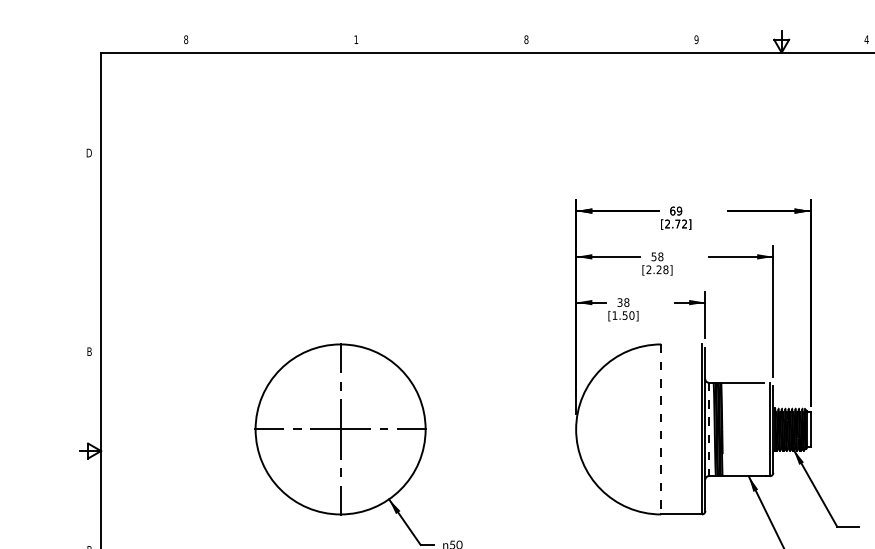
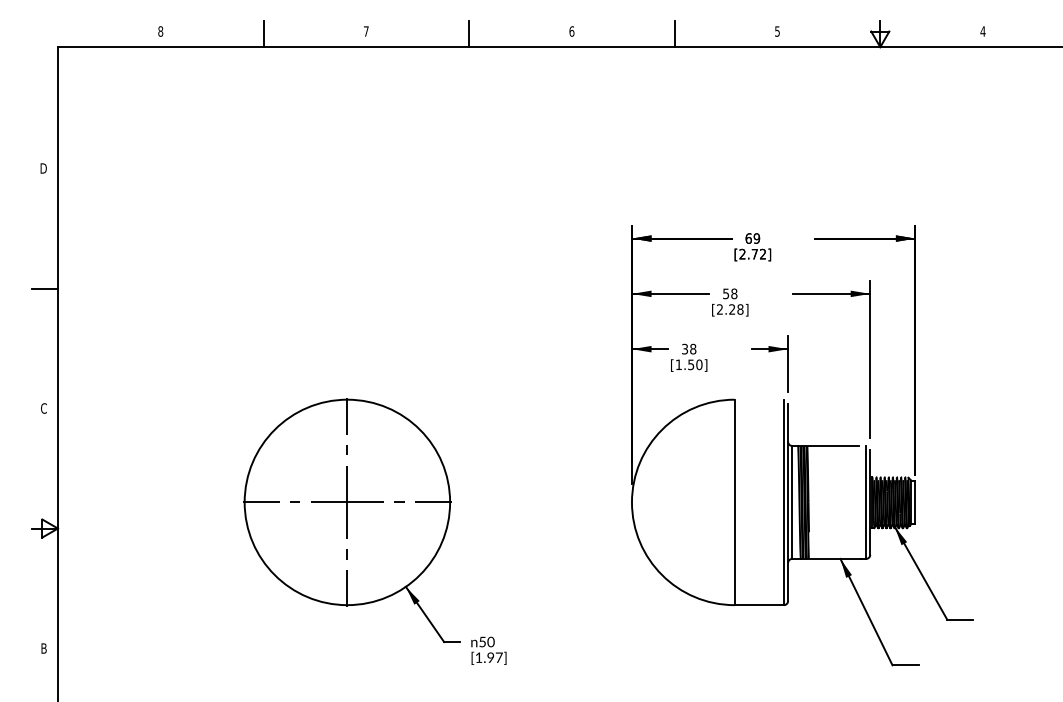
text: (356, 39) -> (366, 31), 1 -> 7
text: (526, 39) -> (571, 31), 8 -> 6
text: (696, 39) -> (777, 31), 9 -> 5
line: (271, 42) -> (263, 34), added
line: (441, 42) -> (469, 34), added
line: (611, 42) -> (674, 34), added
line: (89, 252) -> (44, 288), added
text: (89, 351) -> (43, 408), B -> C
line: (660, 429) -> (734, 502), dashed -> solid
line: (708, 429) -> (792, 502), dashed -> solid

